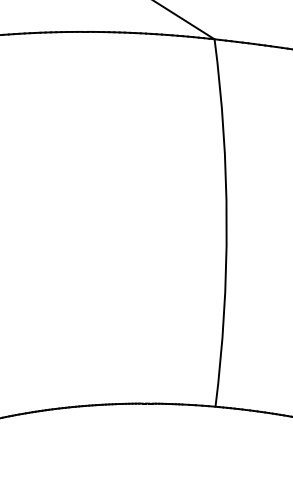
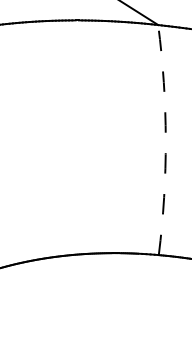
arc: (226, 223) -> (165, 140), solid -> dashed

